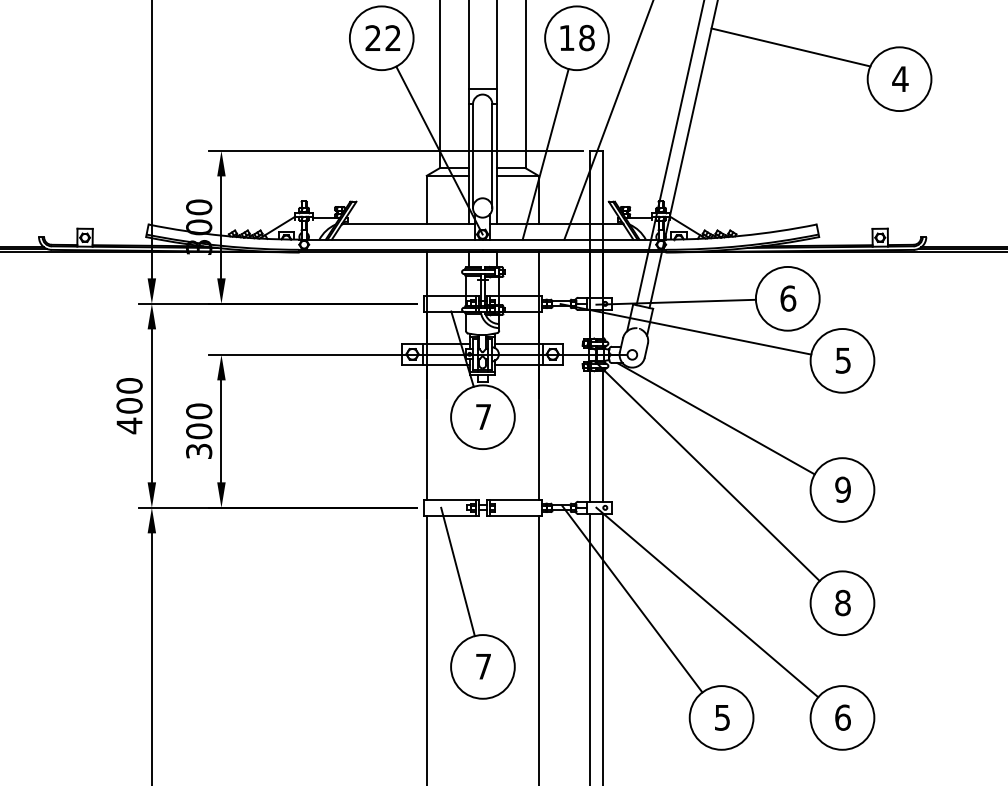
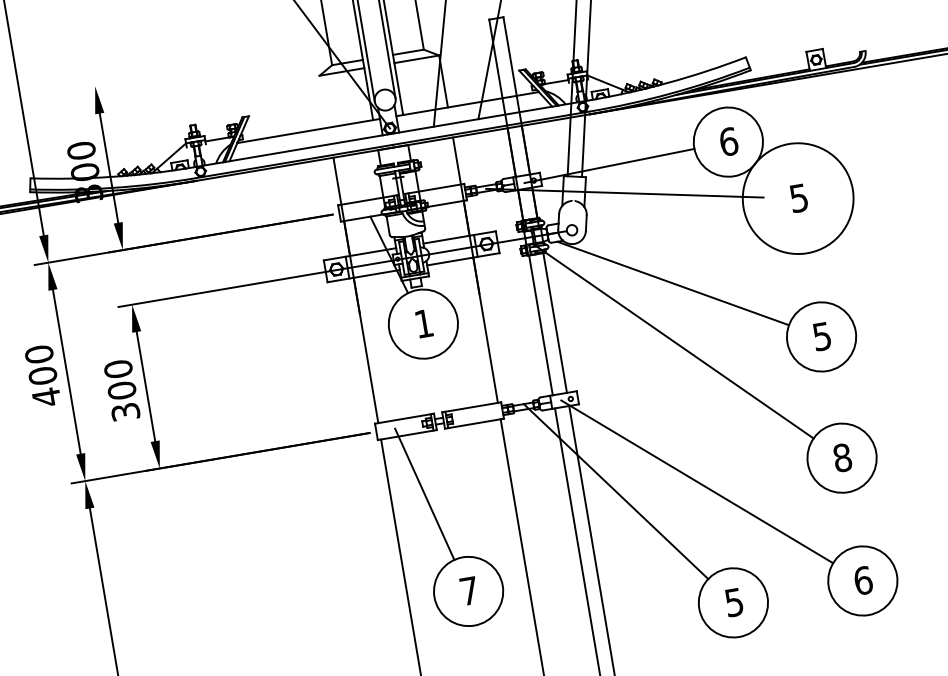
line: (395, 150) -> (281, 54), removed
line: (426, 199) -> (323, 101), removed
circle: (842, 360) -> (798, 198), size x1.6
text: (483, 416) -> (423, 323), 7 -> 1
text: (842, 489) -> (821, 336), 9 -> 5

